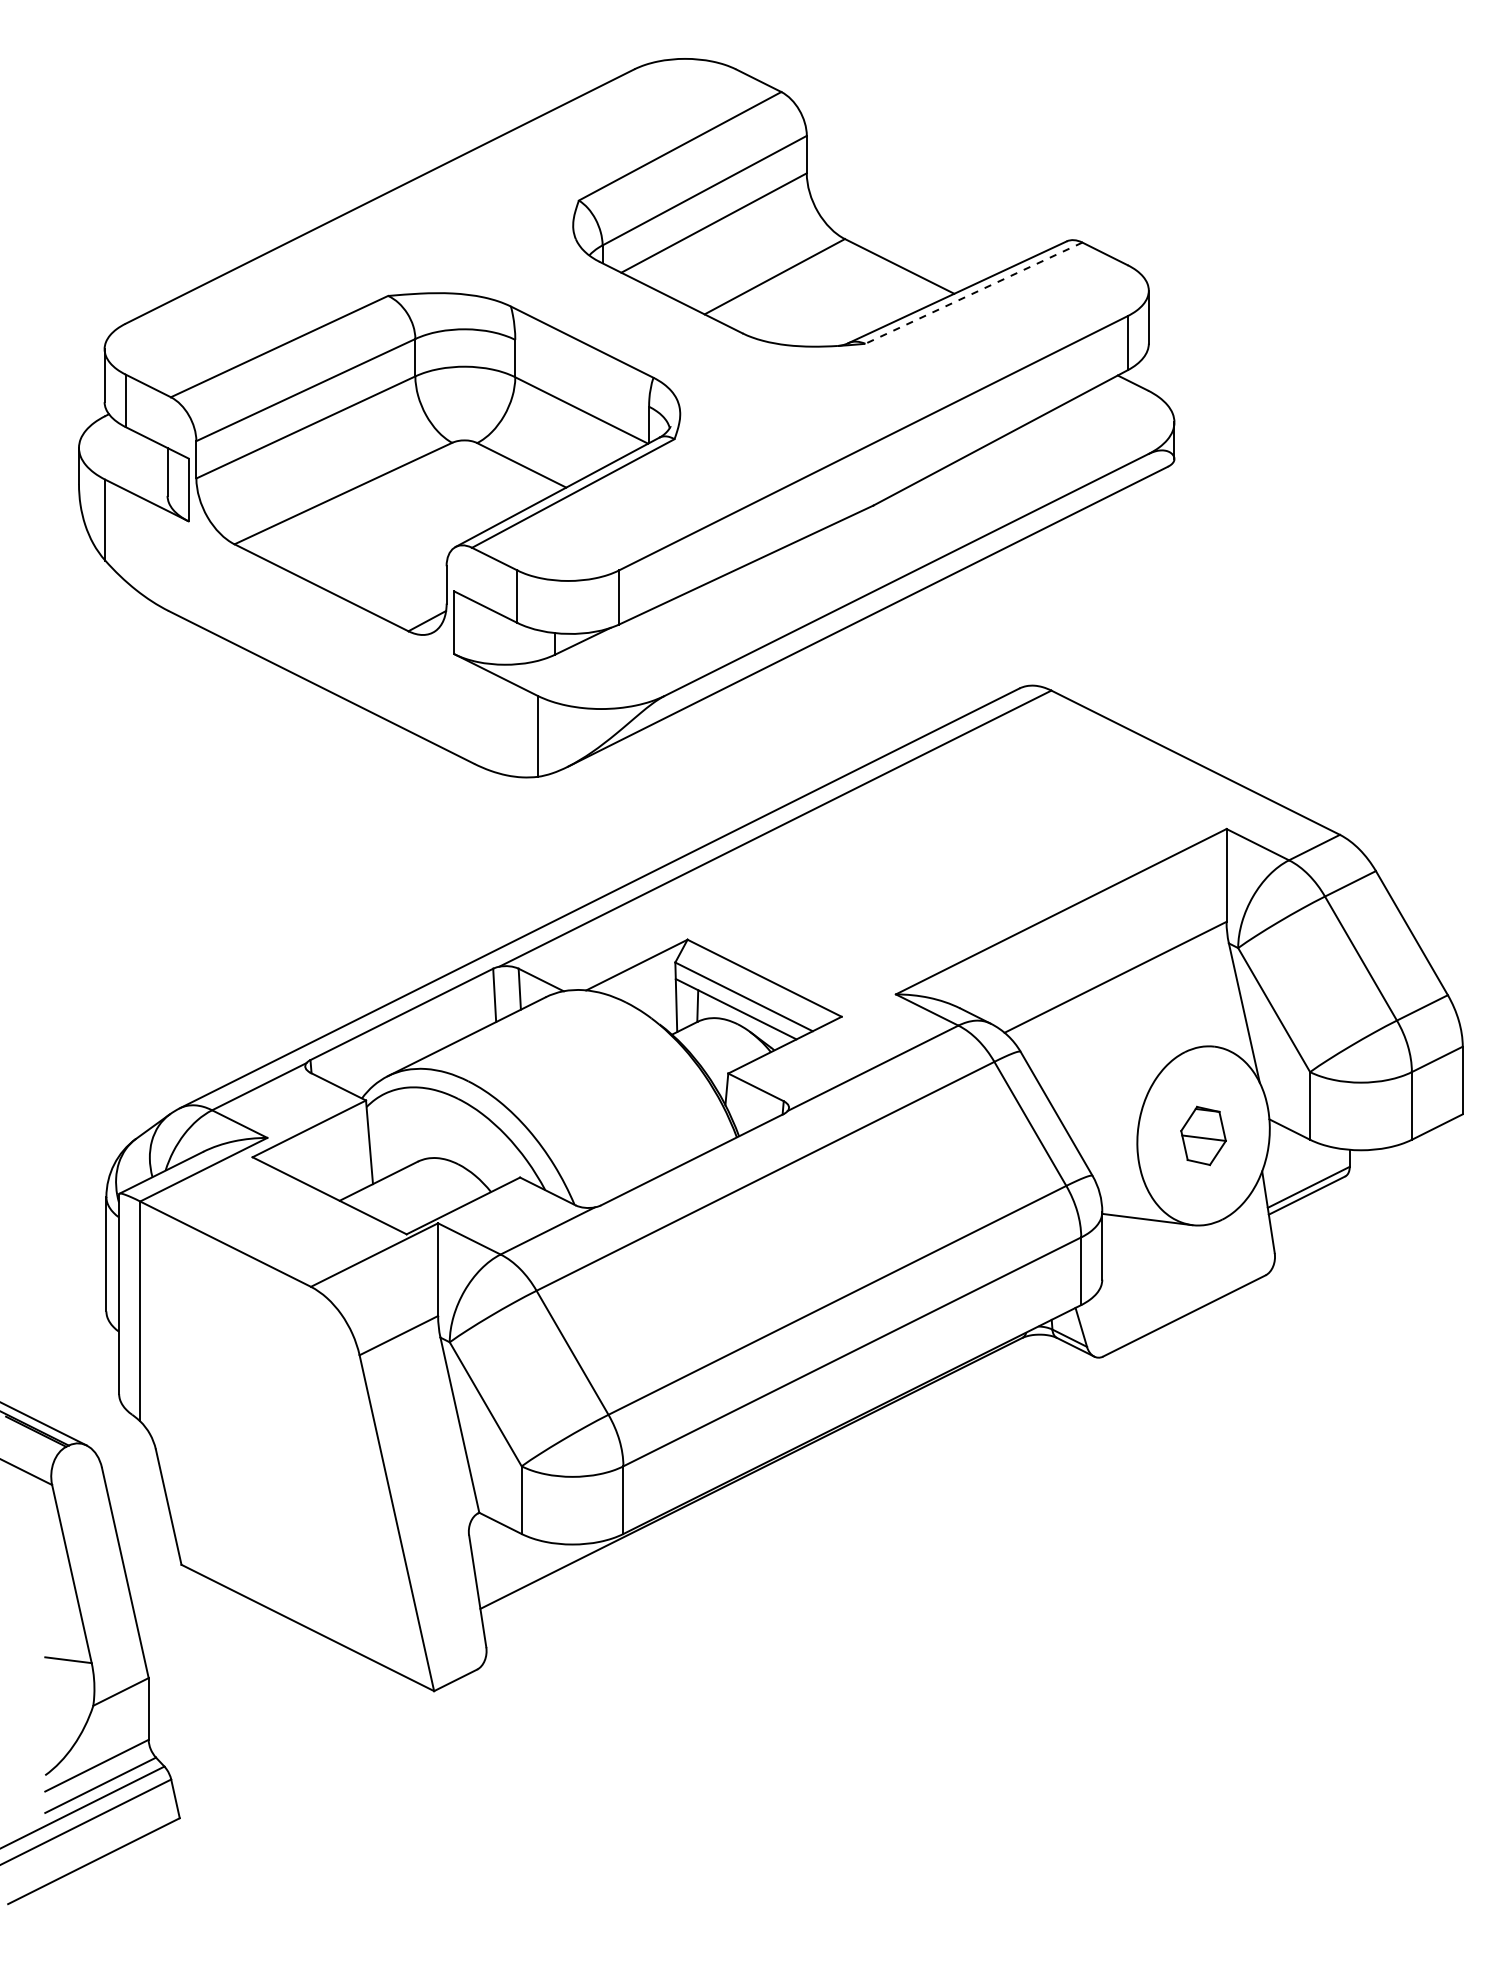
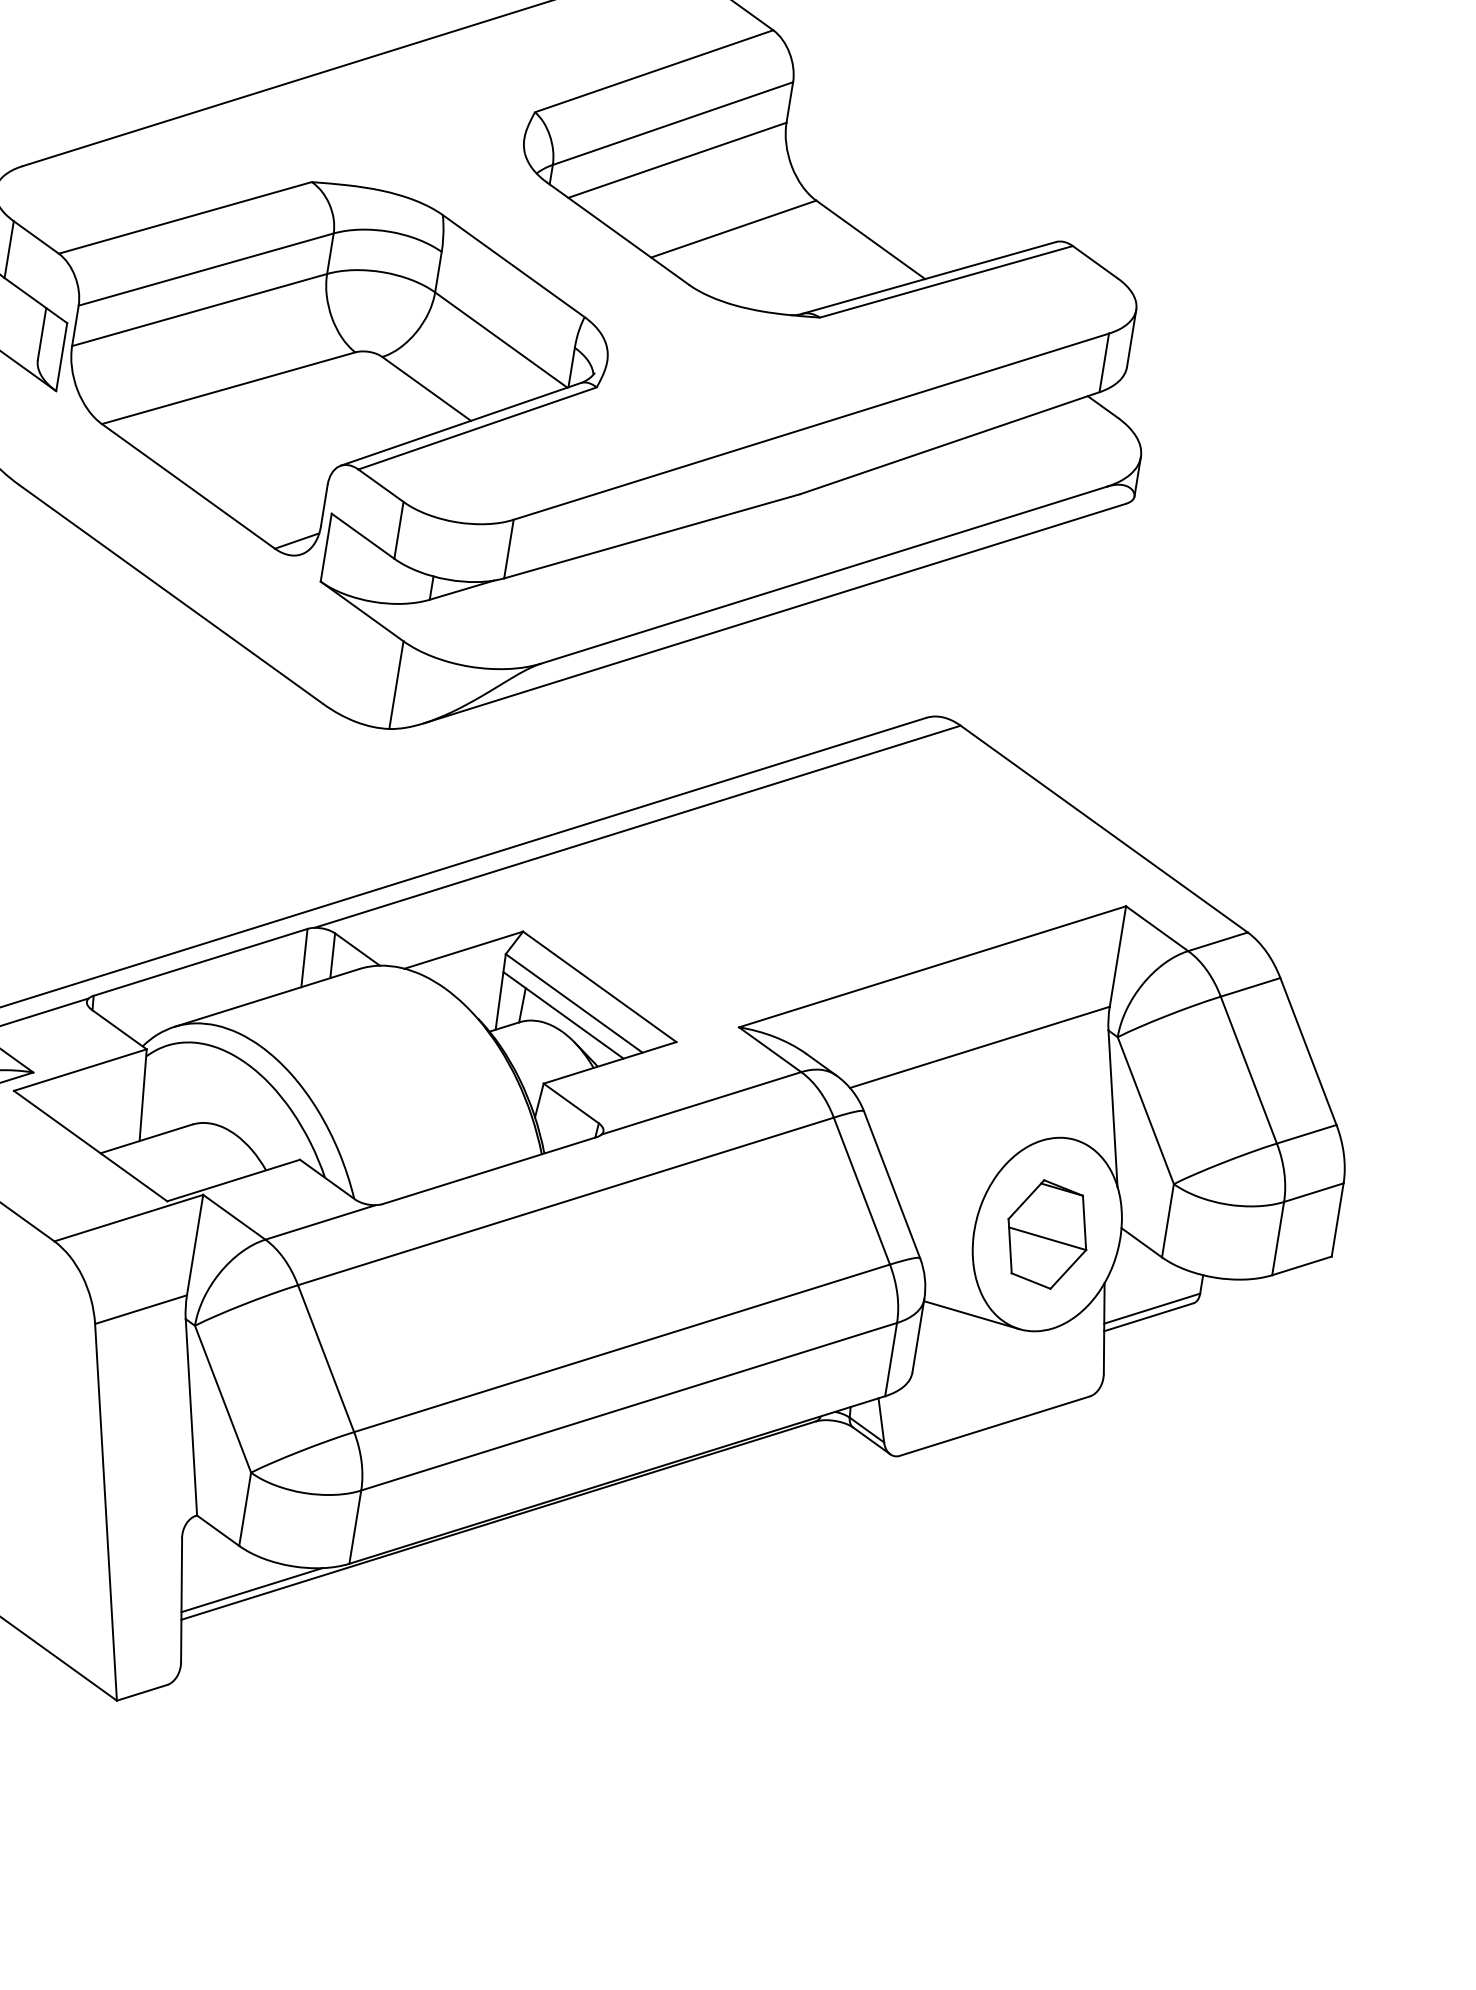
line: (973, 293) -> (945, 282), dashed -> solid
part: (1203, 1135) -> (1047, 1234), size x1.67
line: (539, 1571) -> (251, 1589), added

